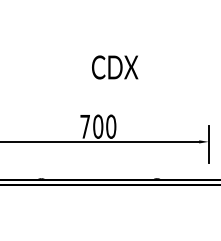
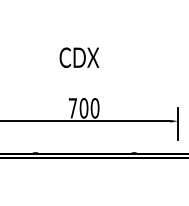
text: (115, 67) -> (79, 57), moved

